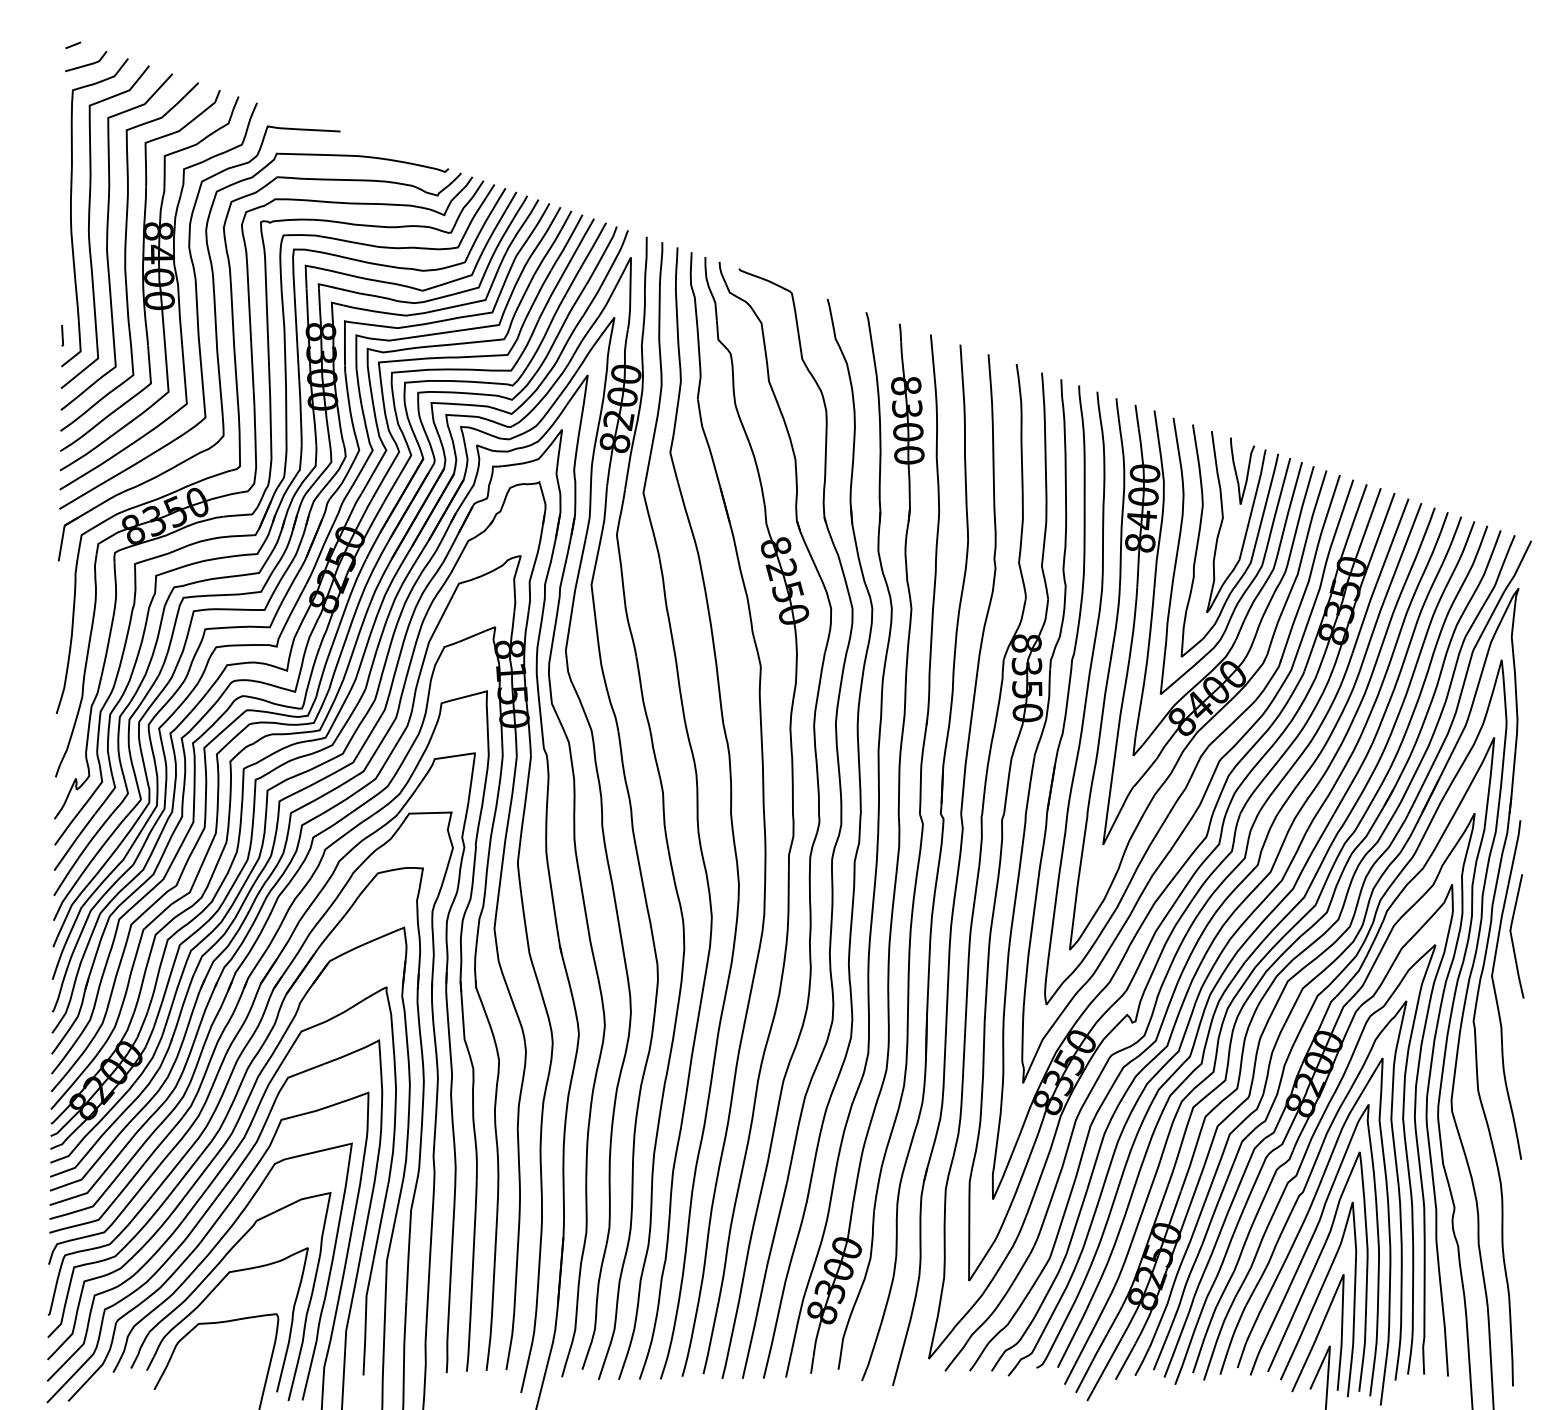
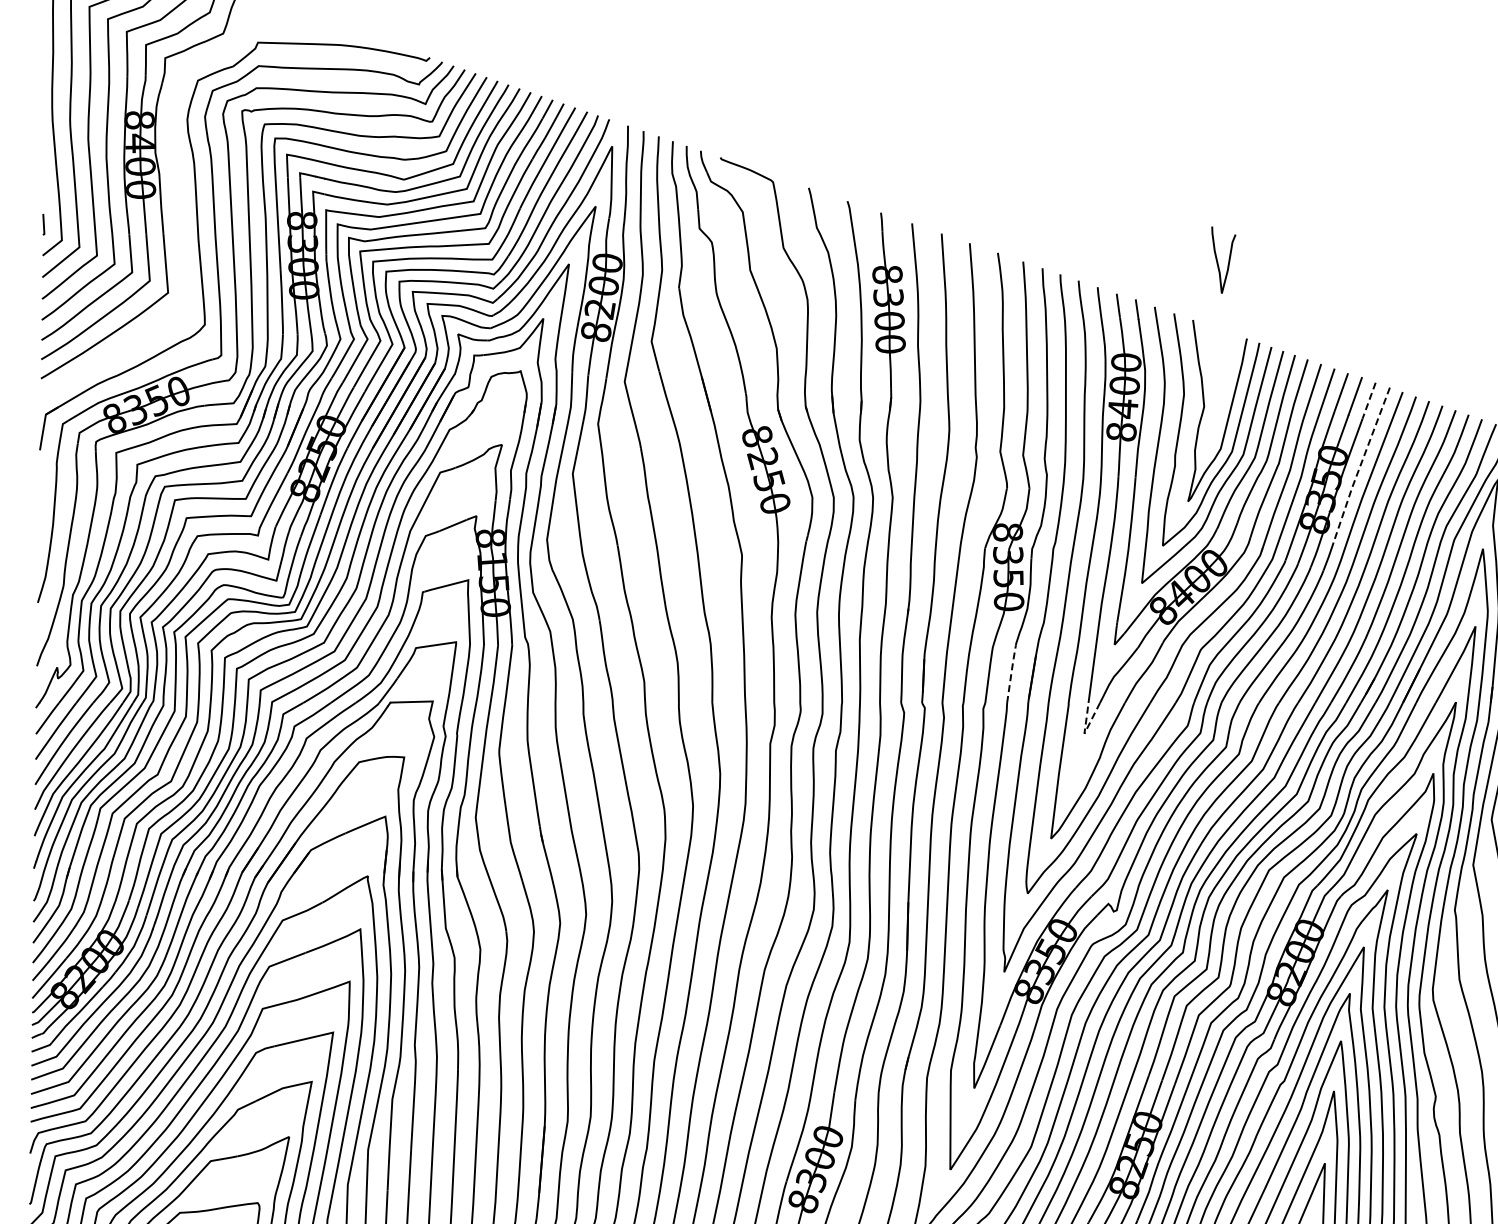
curve: (198, 317) -> (179, 206), removed
curve: (1247, 470) -> (1228, 259), moved
line: (1387, 512) -> (1368, 401), solid -> dashed
line: (1379, 576) -> (1360, 465), solid -> dashed
line: (1030, 784) -> (1011, 673), solid -> dashed
line: (1103, 844) -> (1084, 733), solid -> dashed

